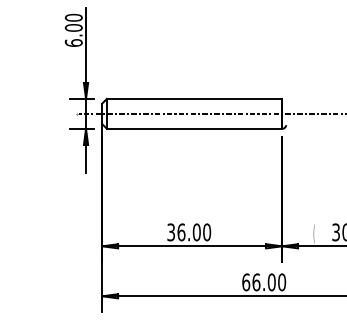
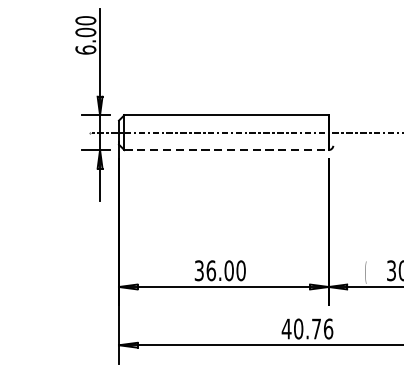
line: (194, 128) -> (226, 149), solid -> dashed
text: (263, 282) -> (306, 329), 66.00 -> 40.76

